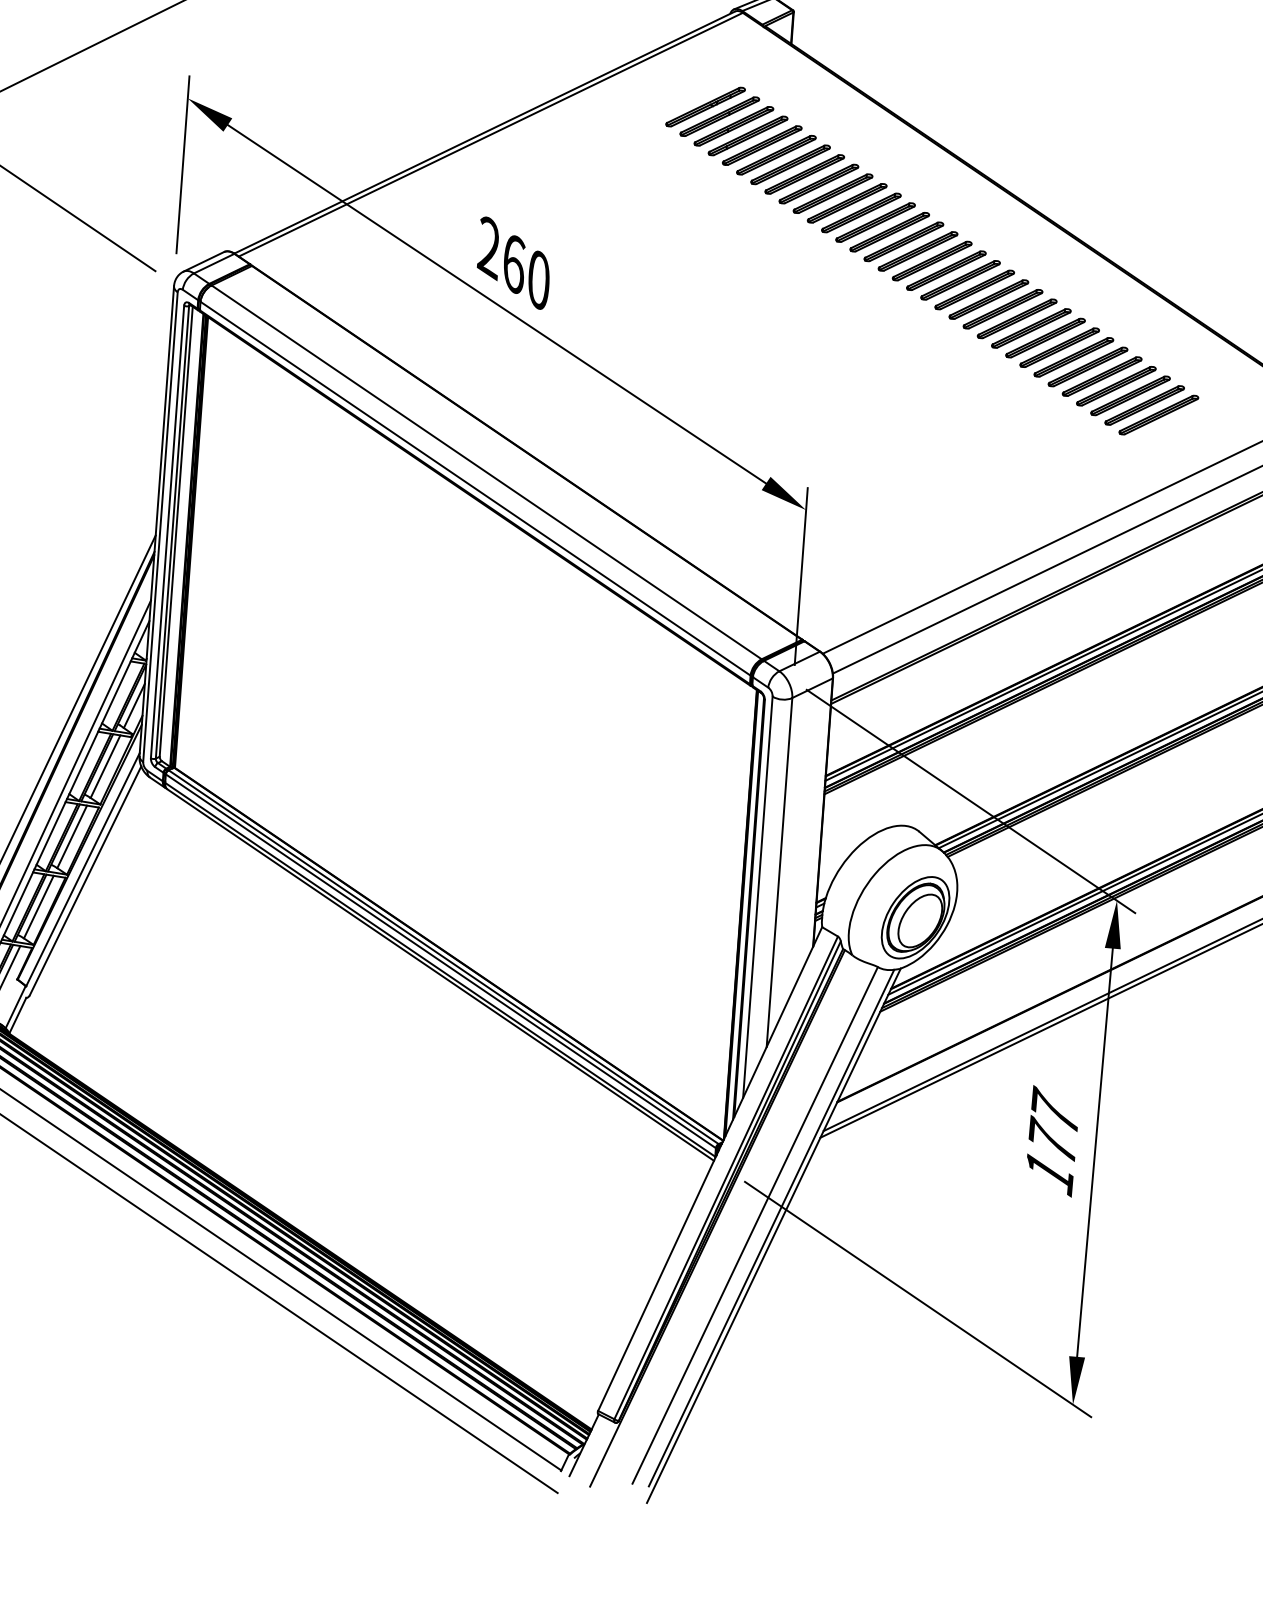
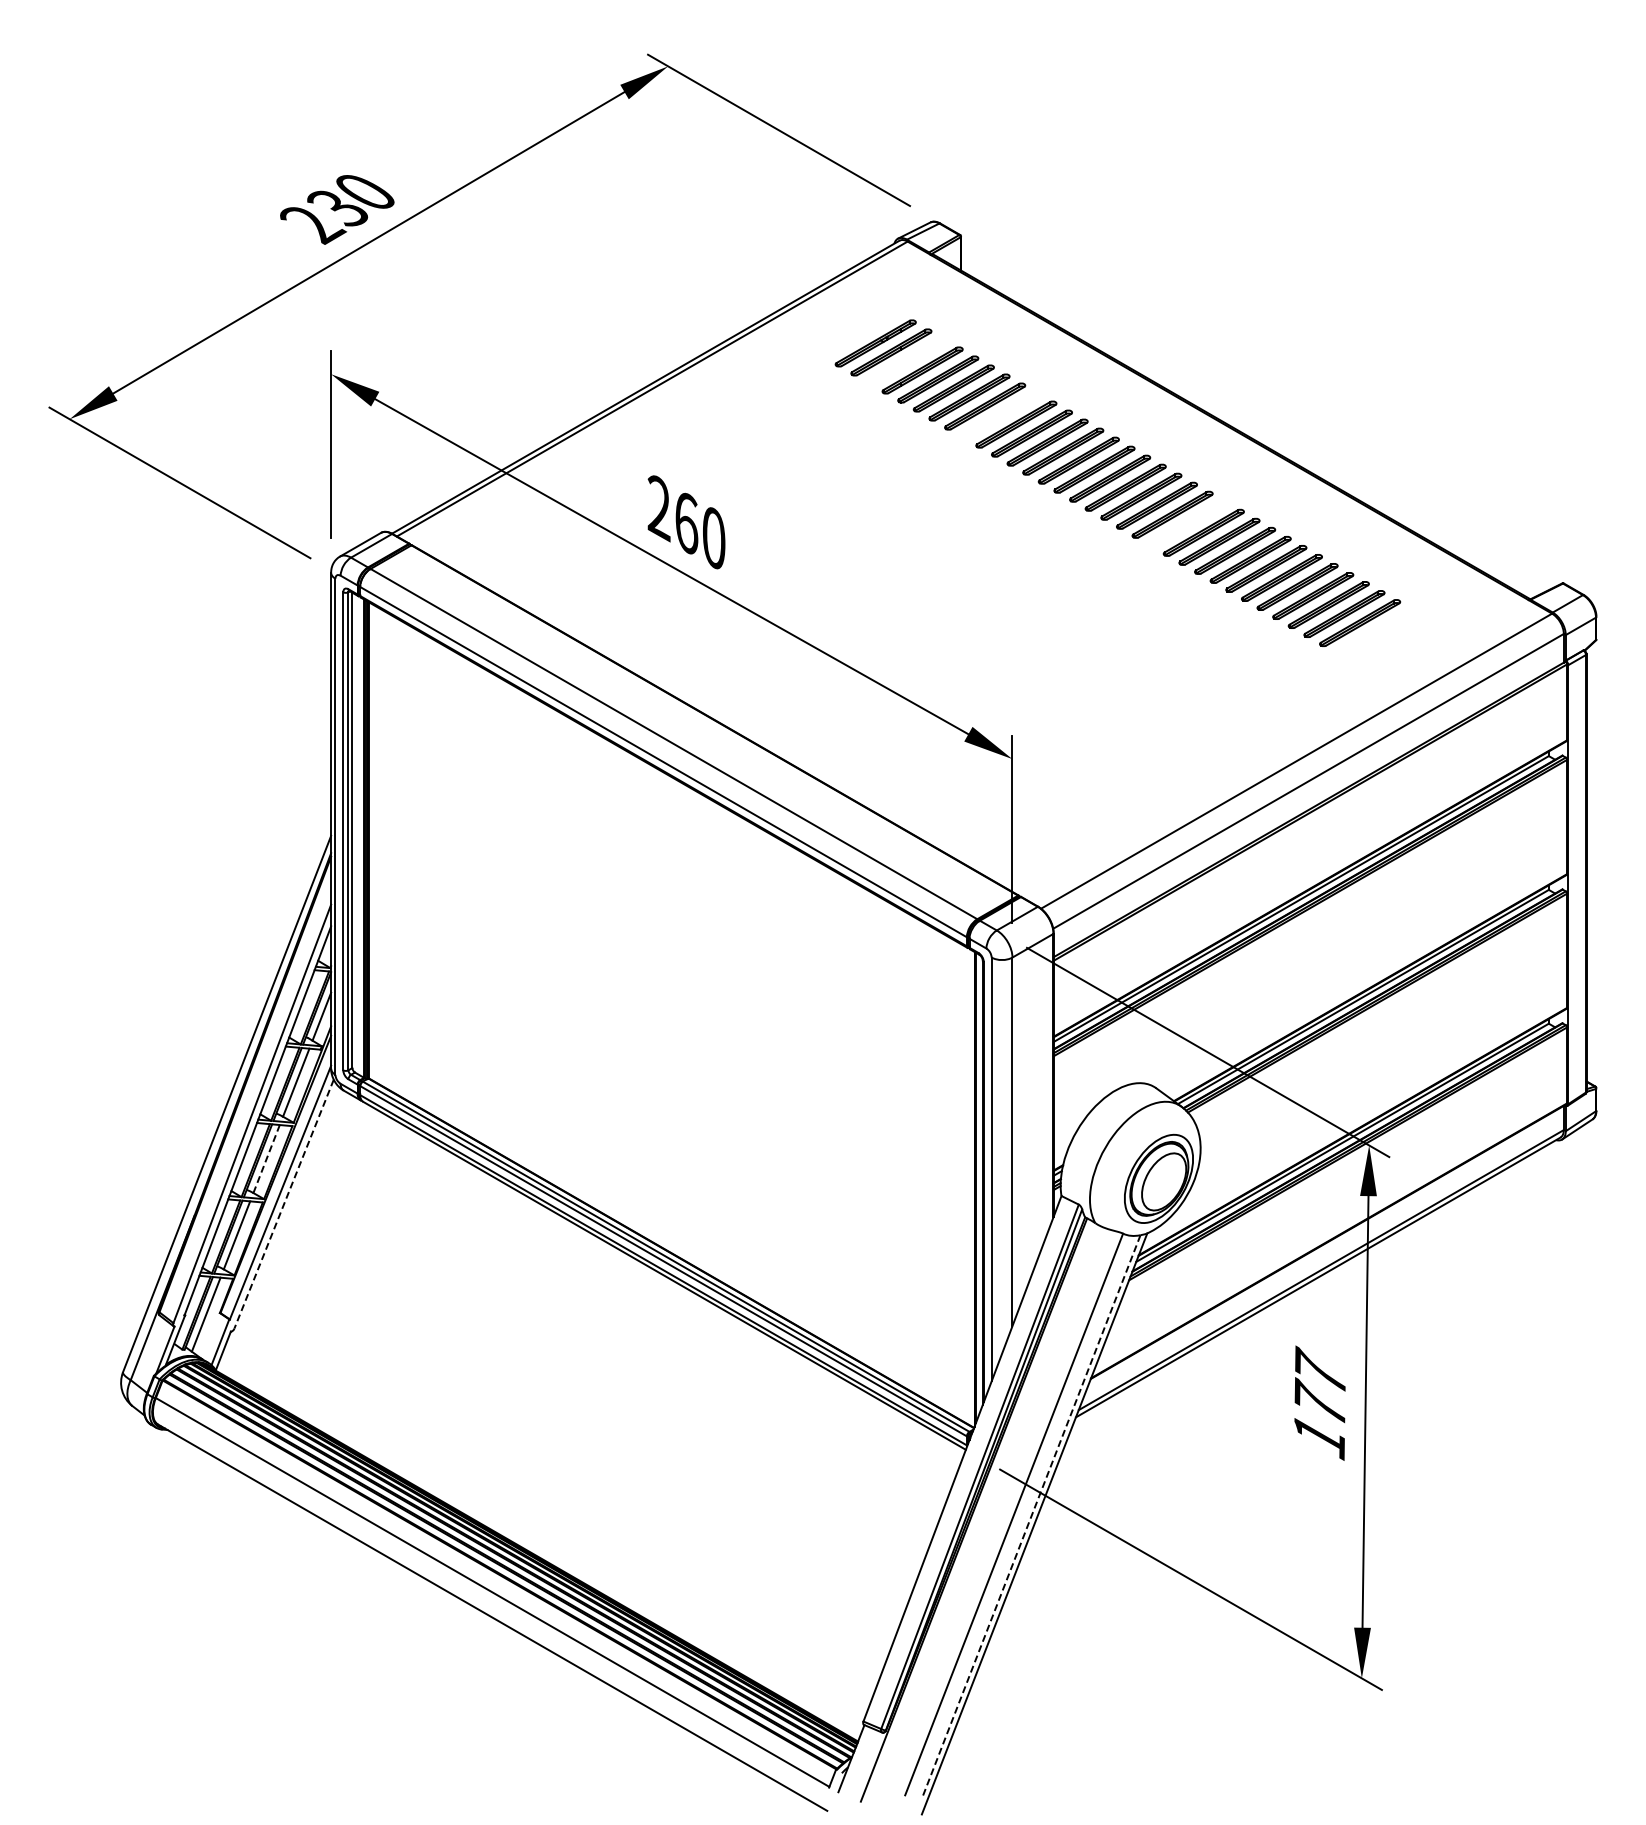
part: (733, 126) -> (906, 361), removed
part: (818, 183) -> (1000, 415), removed
part: (989, 299) -> (1188, 523), removed
part: (1158, 414) -> (1375, 631), removed
line: (72, 836) -> (266, 1158), solid -> dashed
line: (85, 881) -> (283, 1204), solid -> dashed
line: (771, 1228) -> (1031, 1516), solid -> dashed

